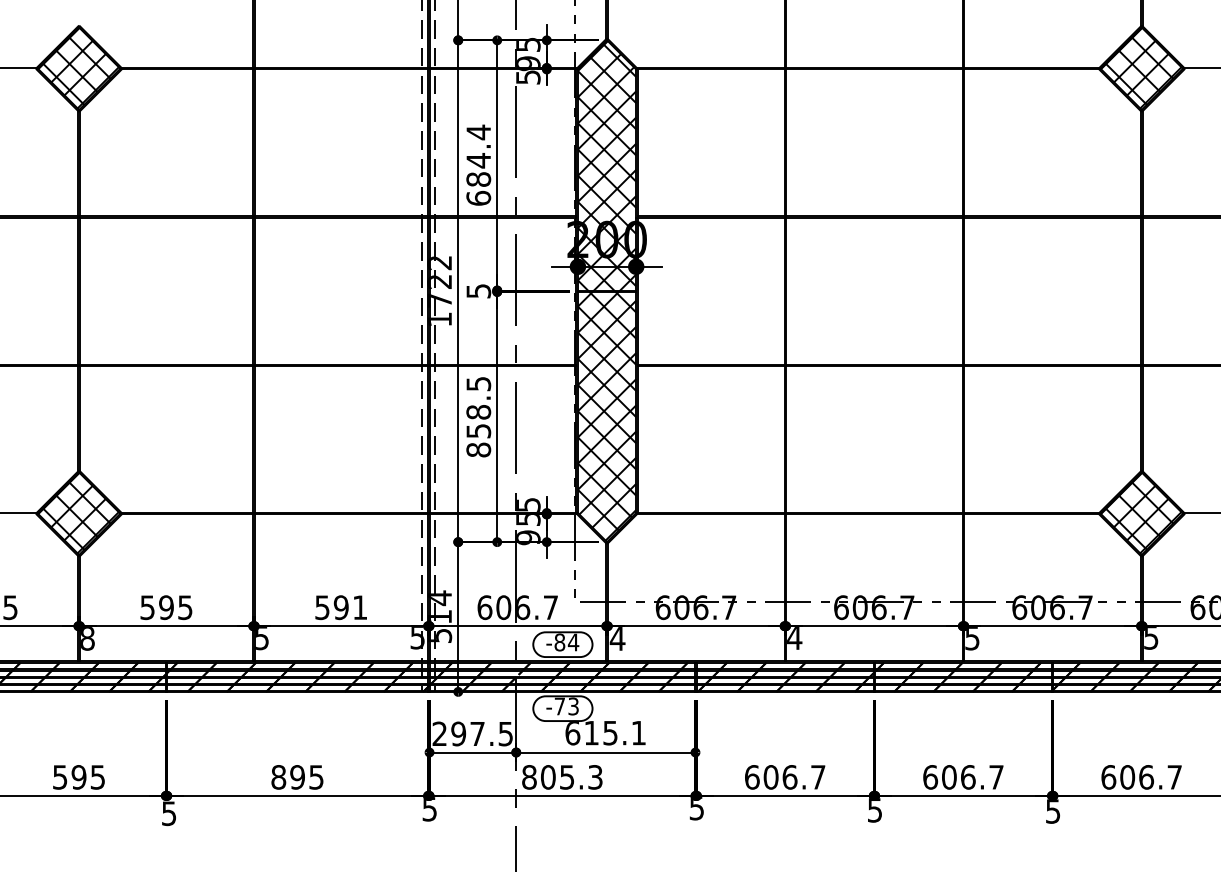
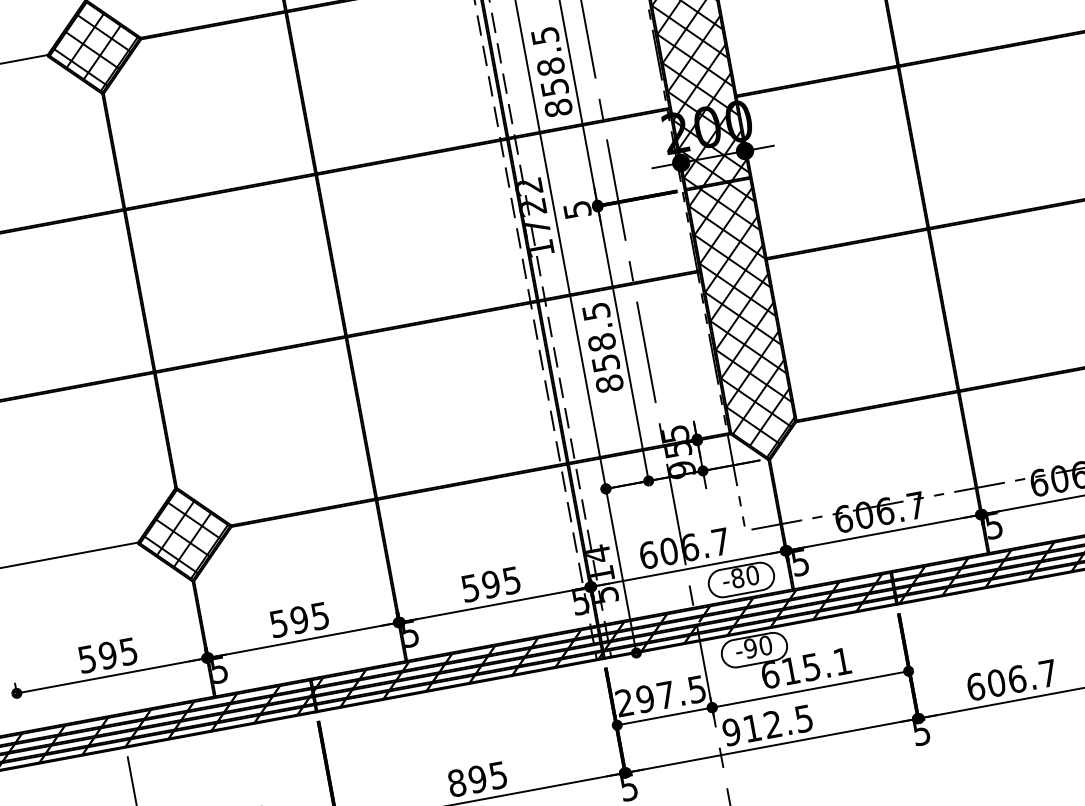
text: (478, 164) -> (551, 71), 684.4 -> 858.5
text: (360, 607) -> (512, 580), 591 -> 595
text: (87, 638) -> (219, 669), 8 -> 5
text: (794, 638) -> (993, 526), 4 -> 5
text: (617, 639) -> (800, 563), 4 -> 5
text: (573, 642) -> (752, 575), -84 -> -80
text: (566, 706) -> (757, 647), -73 -> -90
text: (562, 777) -> (767, 725), 805.3 -> 912.5

